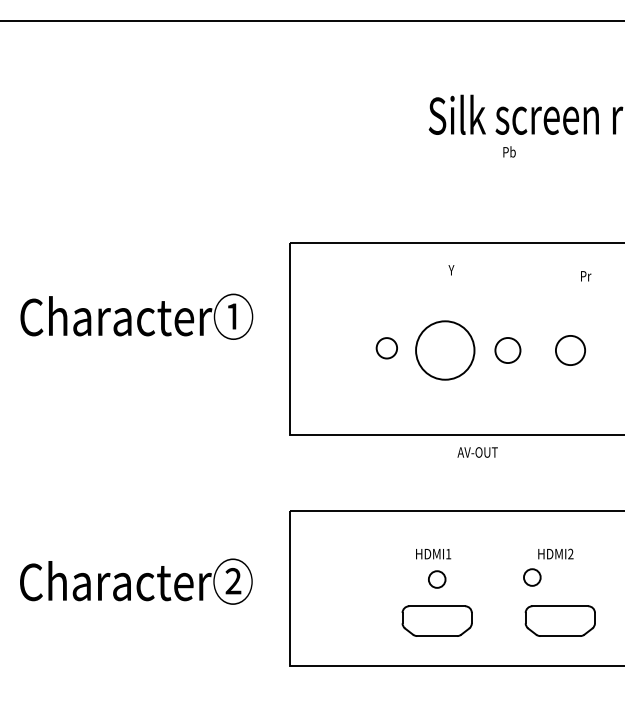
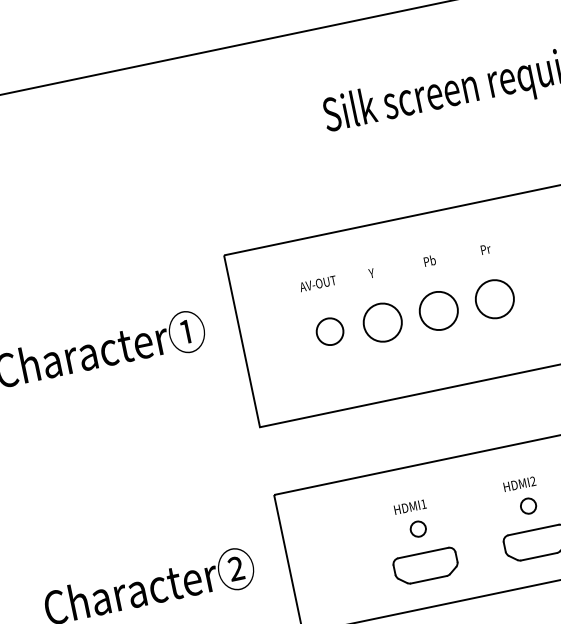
text: (509, 151) -> (429, 260), moved
text: (451, 270) -> (371, 273), moved
text: (586, 276) -> (486, 249), moved
circle: (386, 347) -> (329, 330), size x1.43
circle: (445, 350) -> (382, 322), size x0.71
circle: (507, 350) -> (438, 311), size x1.67
circle: (570, 350) -> (494, 299), size x1.43
text: (477, 452) -> (317, 283), moved
circle: (532, 577) -> (528, 506), moved

